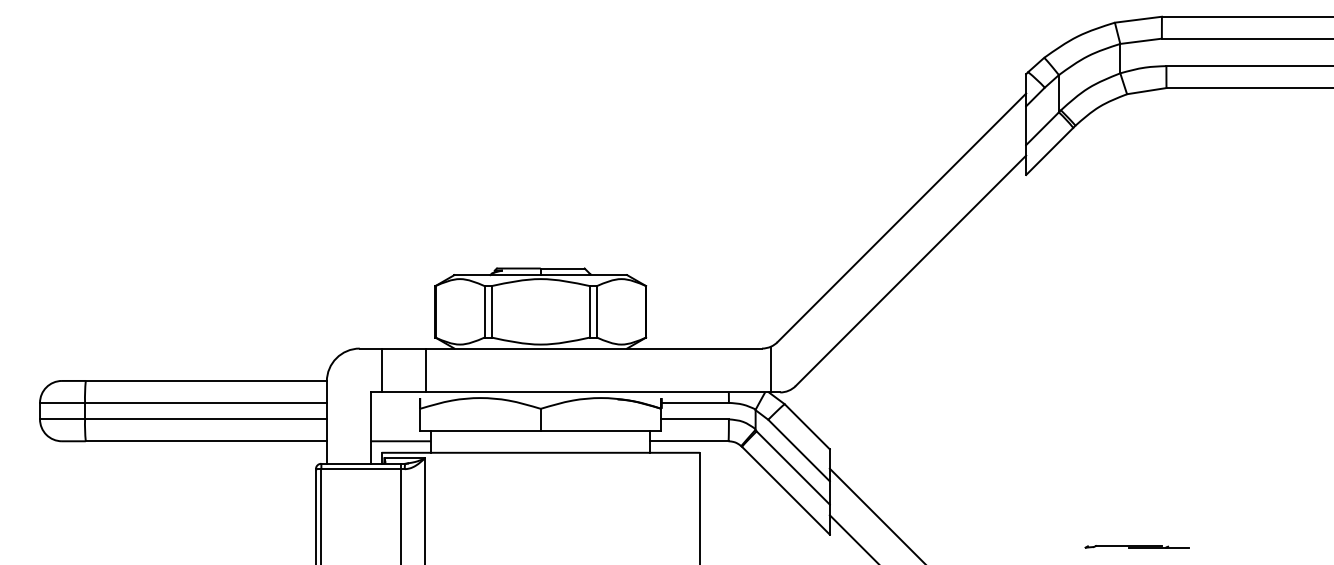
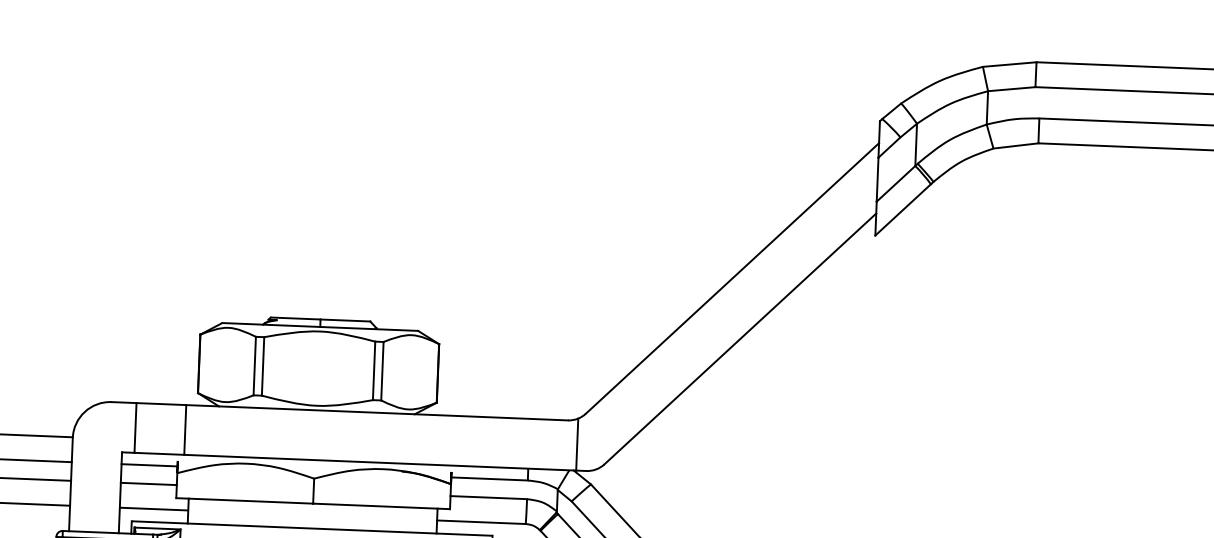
line: (395, 402) -> (149, 464), added
line: (395, 419) -> (148, 484), added

